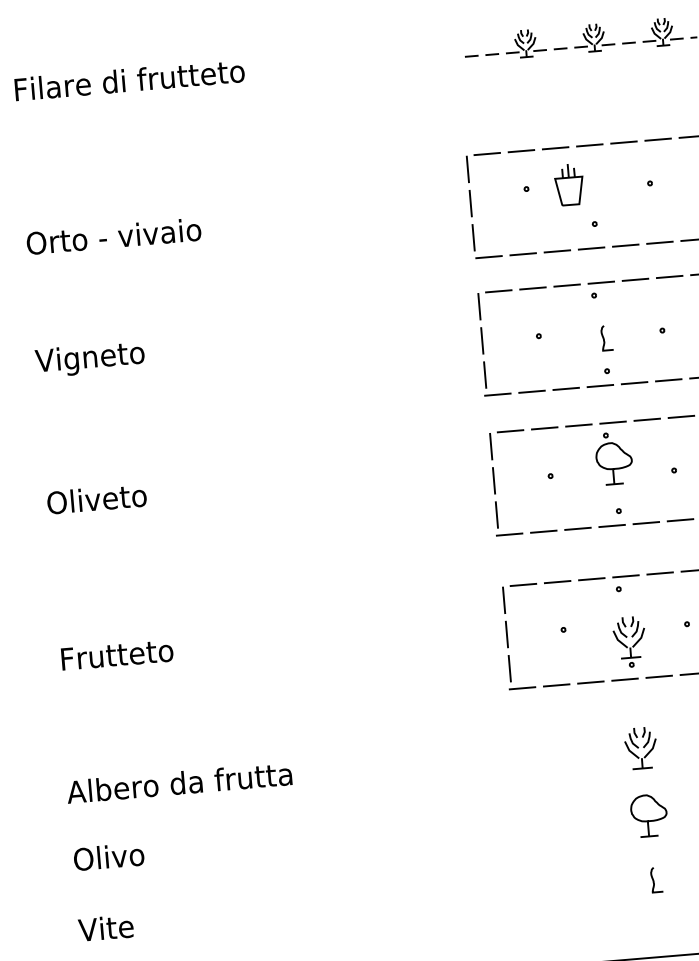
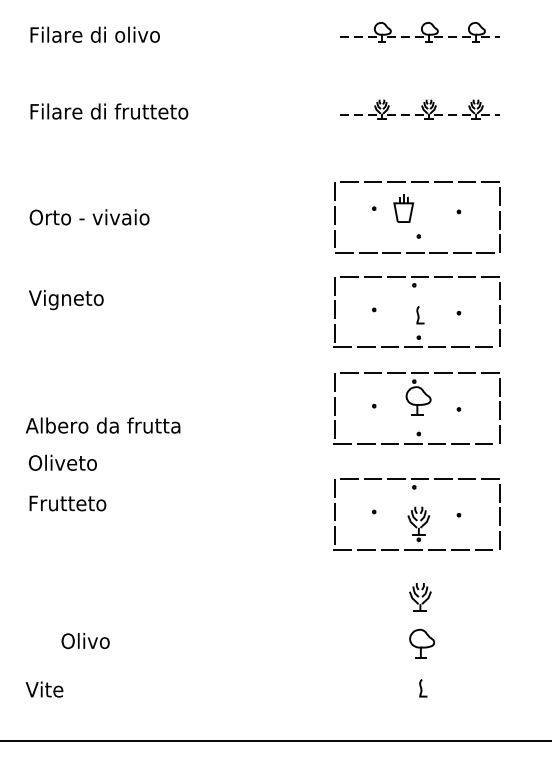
text: (96, 498) -> (62, 462), moved
text: (178, 782) -> (102, 425), moved
text: (108, 856) -> (85, 640), moved

